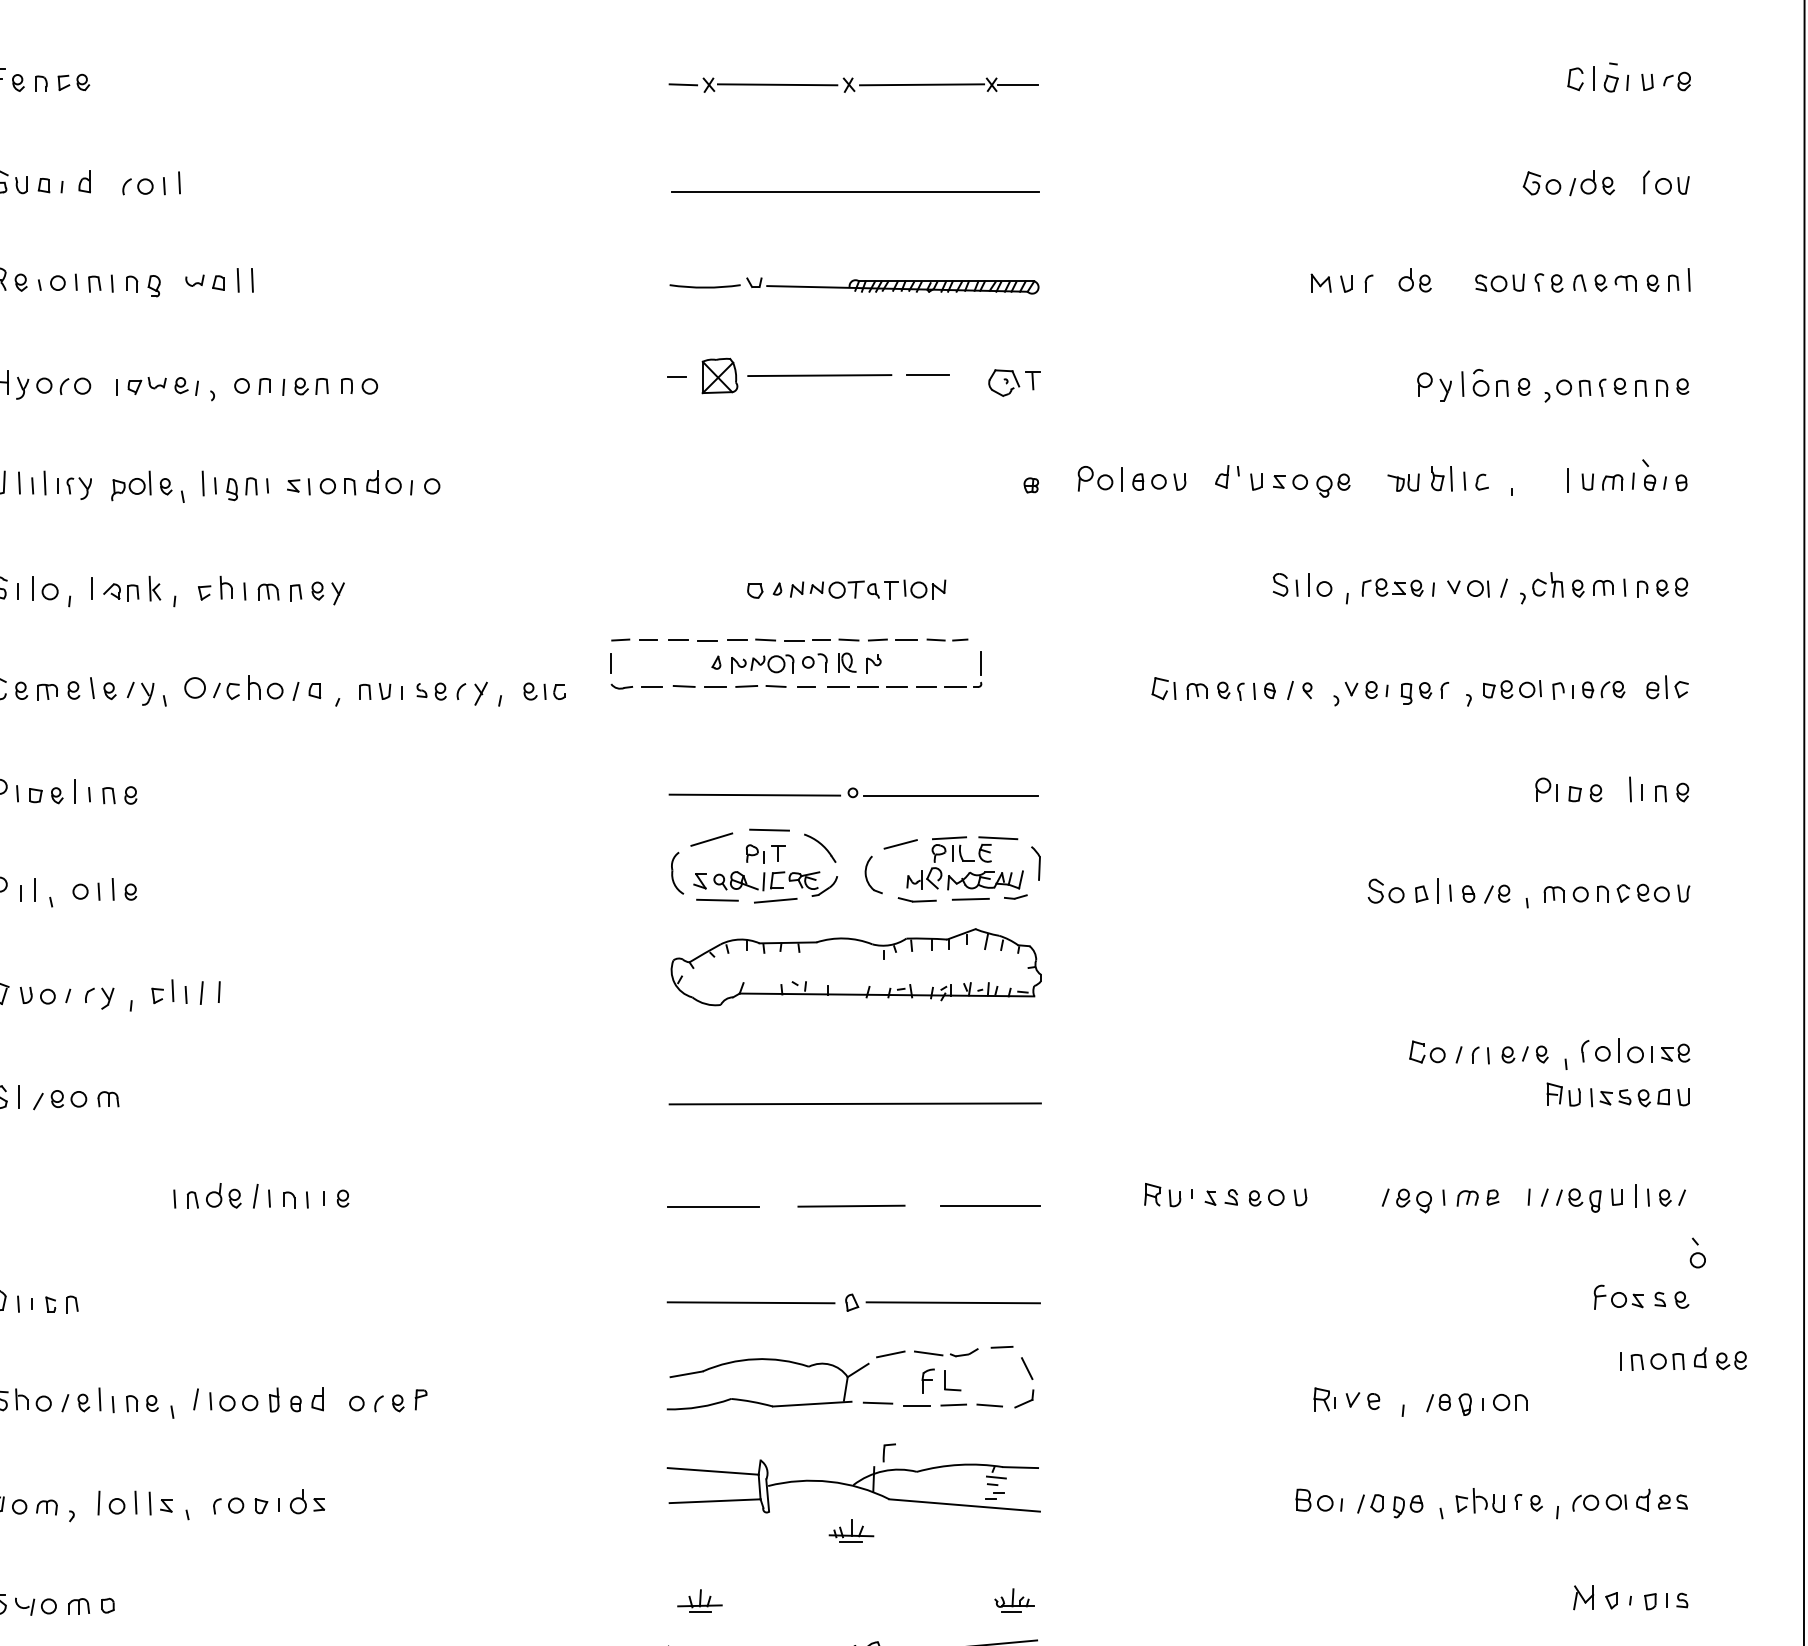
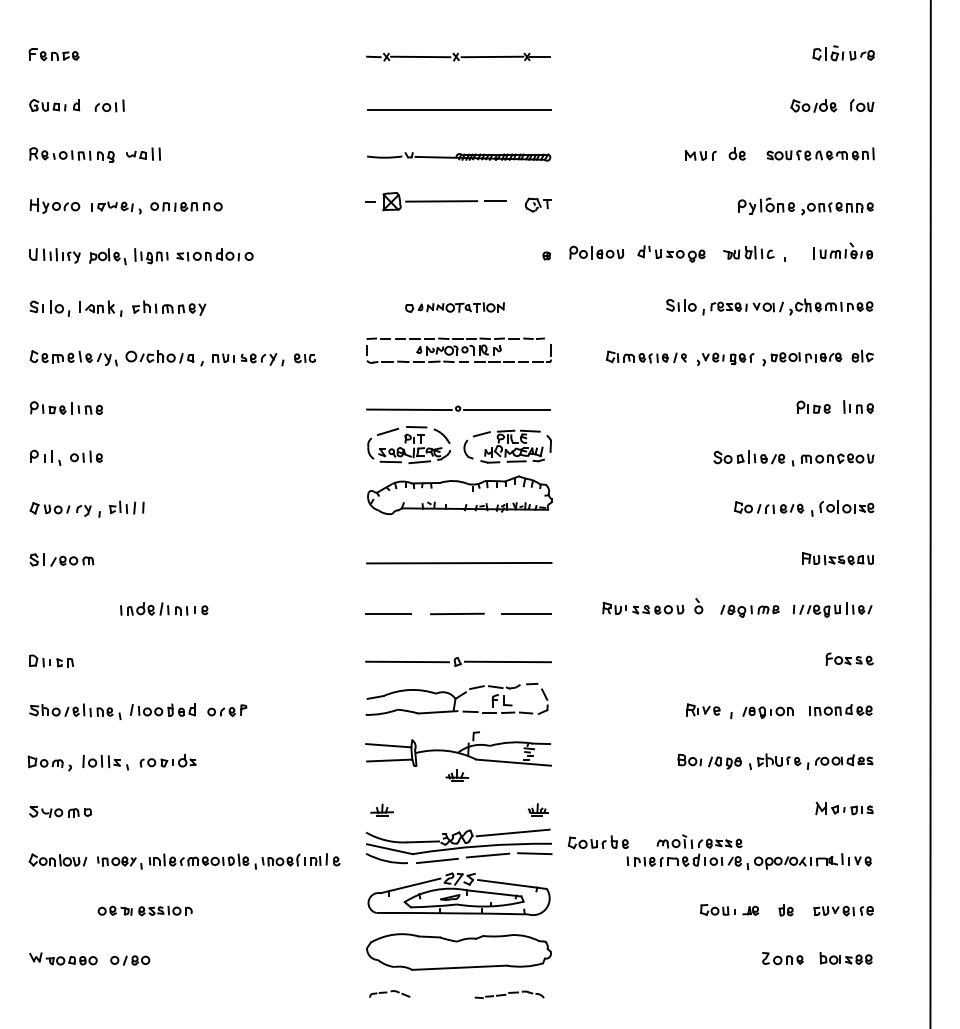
part: (795, 663) -> (458, 350), moved
part: (1550, 1054) -> (804, 508), moved
part: (1697, 1253) -> (698, 606), moved
part: (1683, 1360) -> (840, 710), moved

